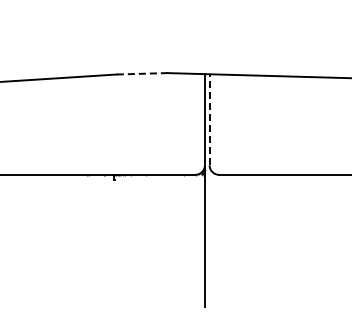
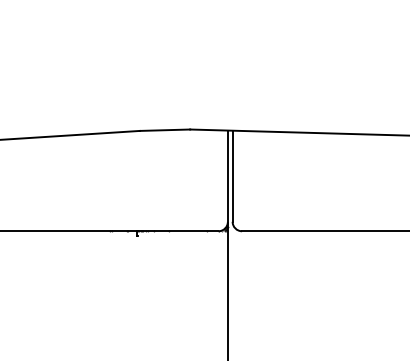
line: (142, 74) -> (165, 130), dashed -> solid
line: (209, 120) -> (232, 176), dashed -> solid

